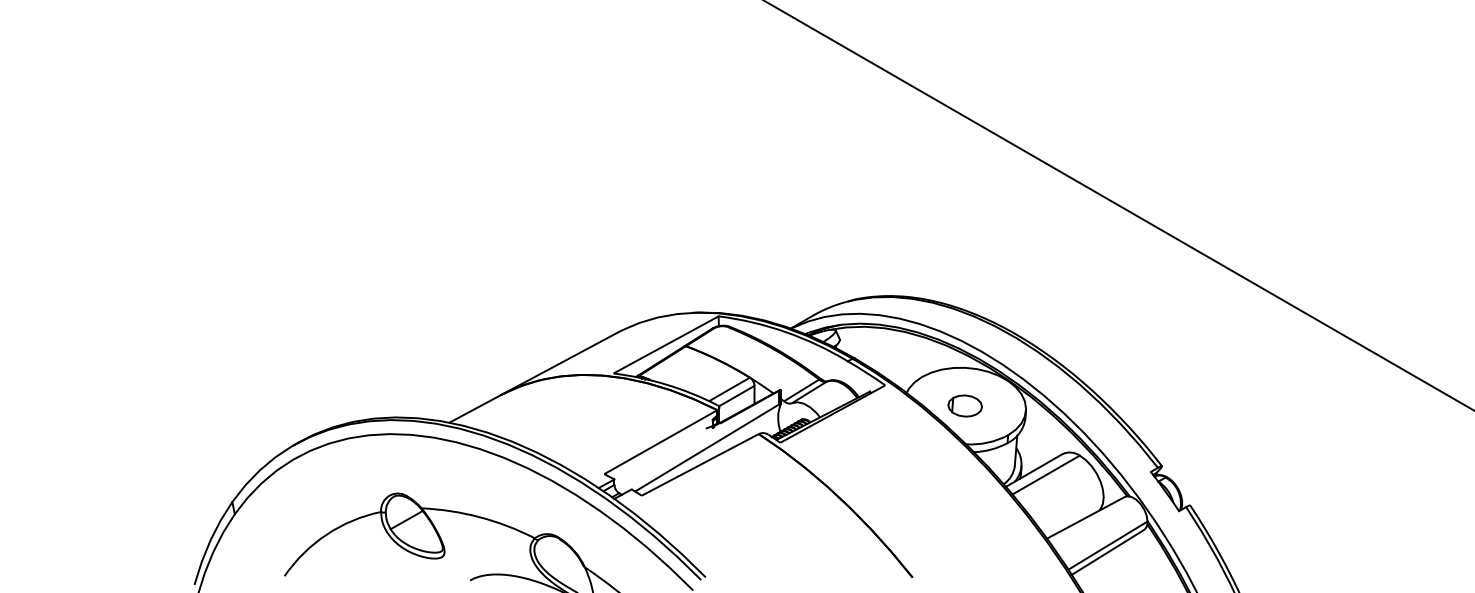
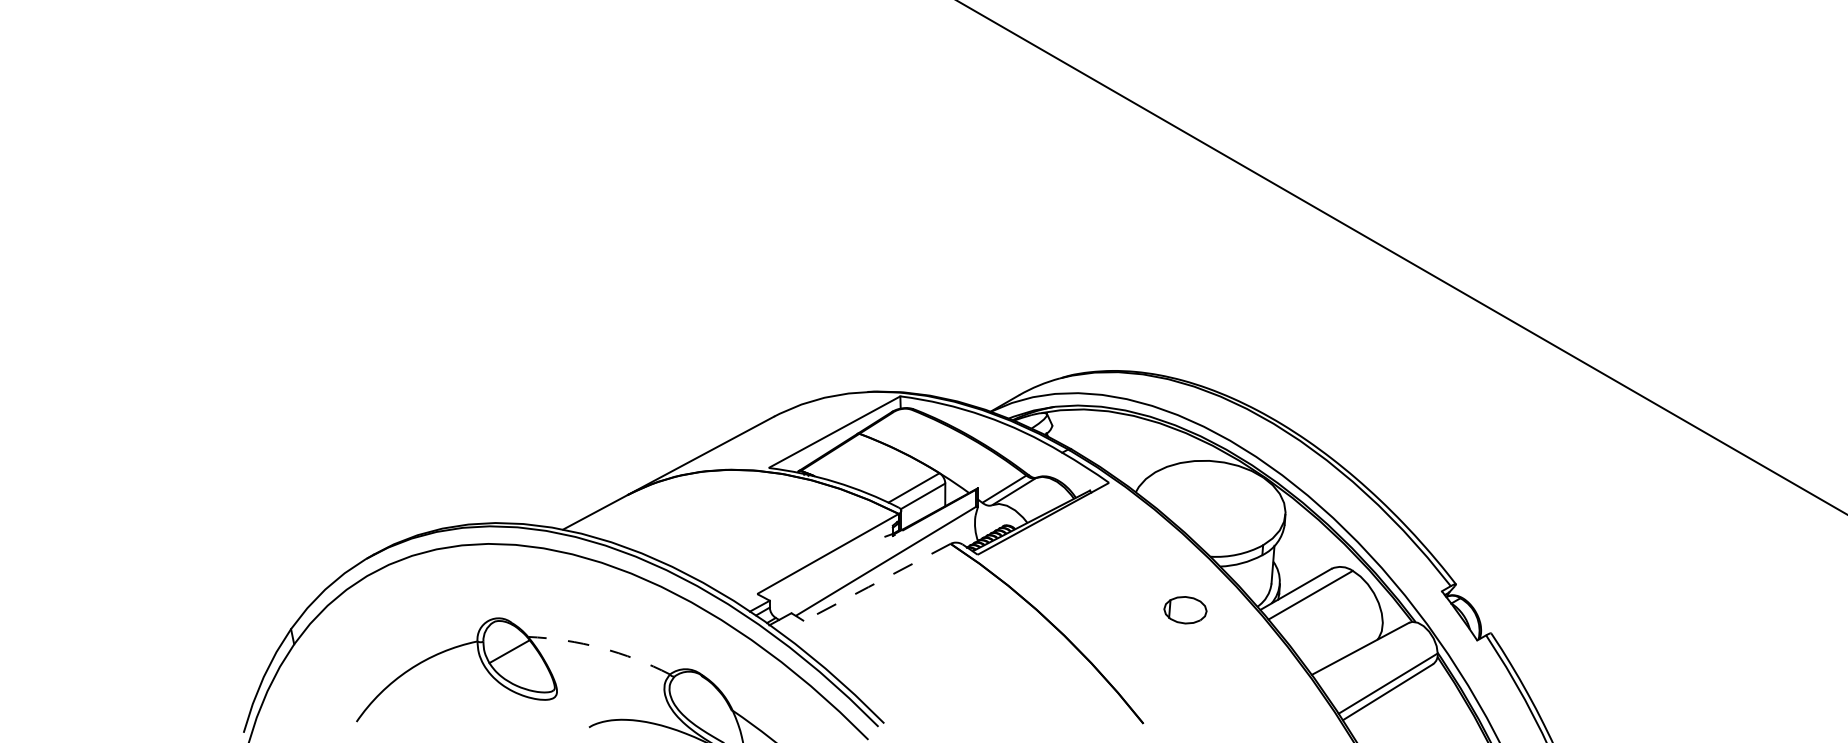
part: (964, 405) -> (1184, 609), moved
line: (699, 465) -> (876, 583), solid -> dashed
arc: (479, 517) -> (600, 648), solid -> dashed

